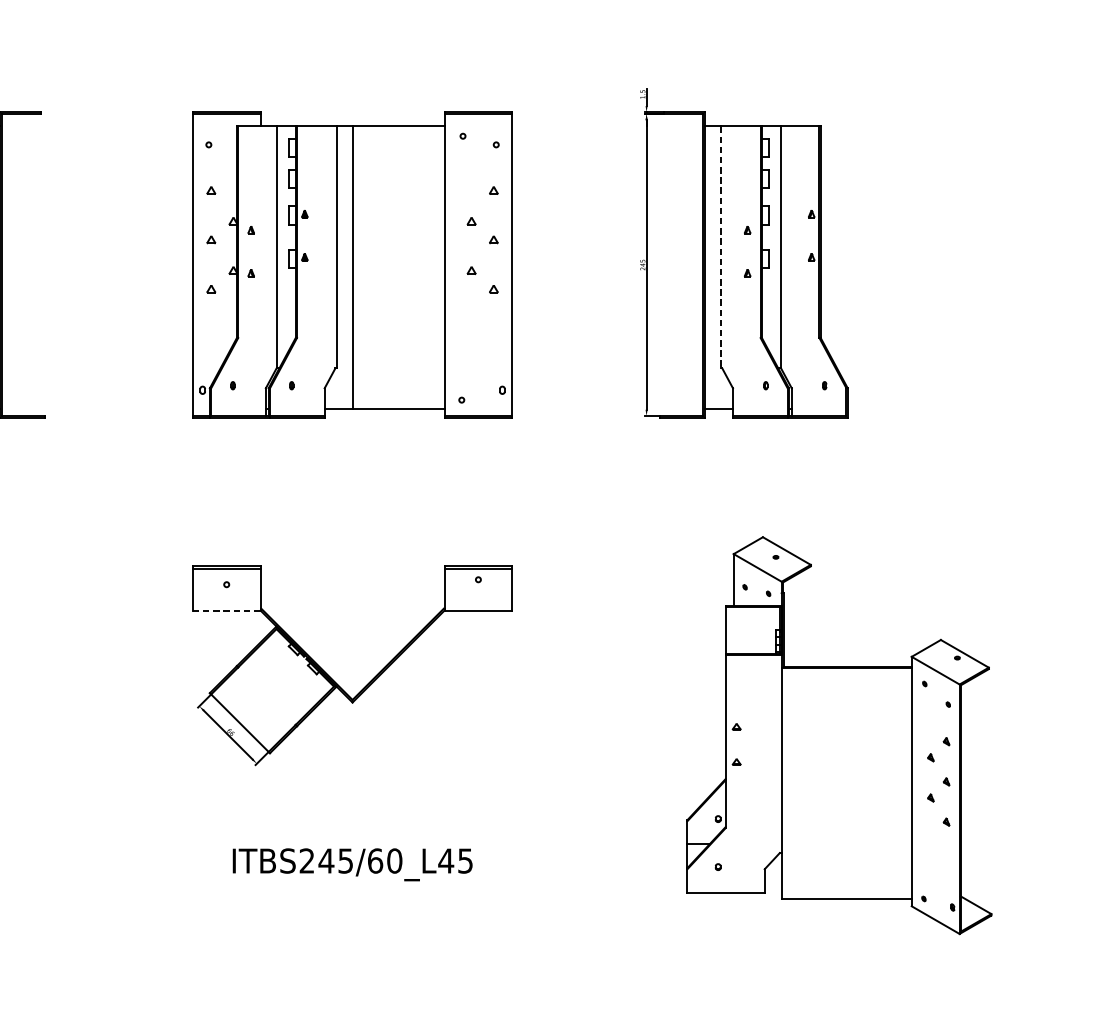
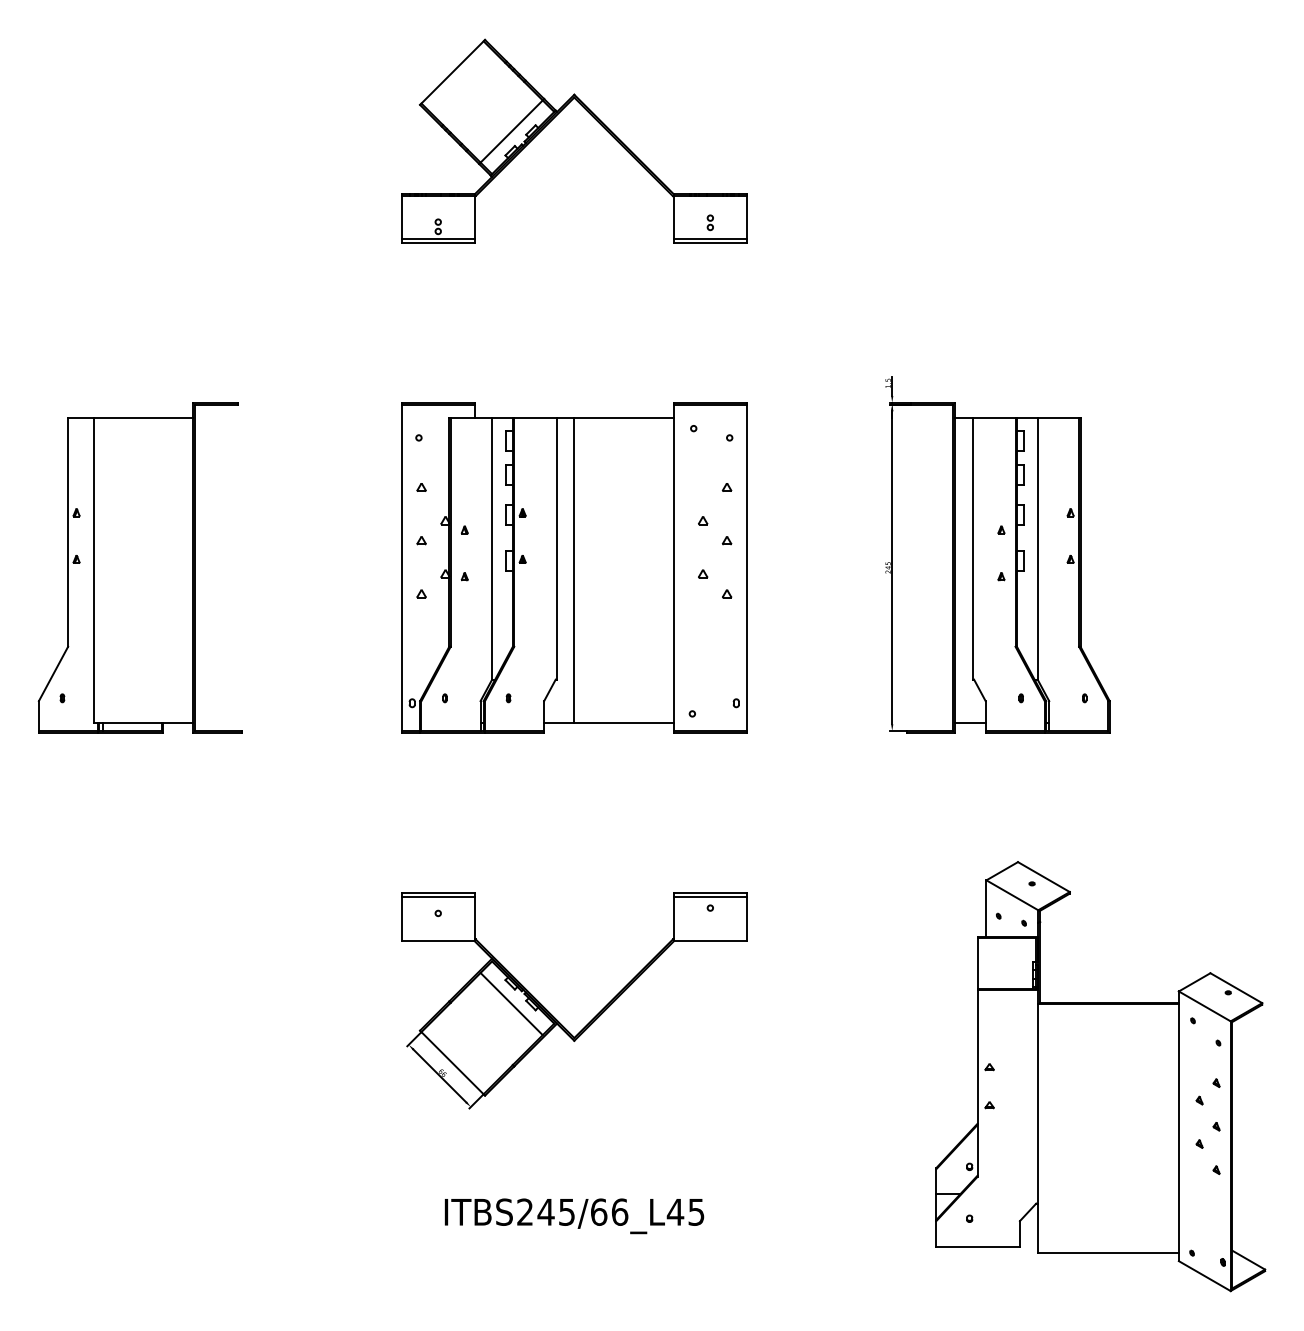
line: (720, 247) -> (972, 548), dashed -> solid
line: (226, 610) -> (438, 941), dashed -> solid
line: (294, 668) -> (511, 1004), added
text: (394, 860) -> (619, 1211), ITBS245/60_L45 -> ITBS245/66_L45

